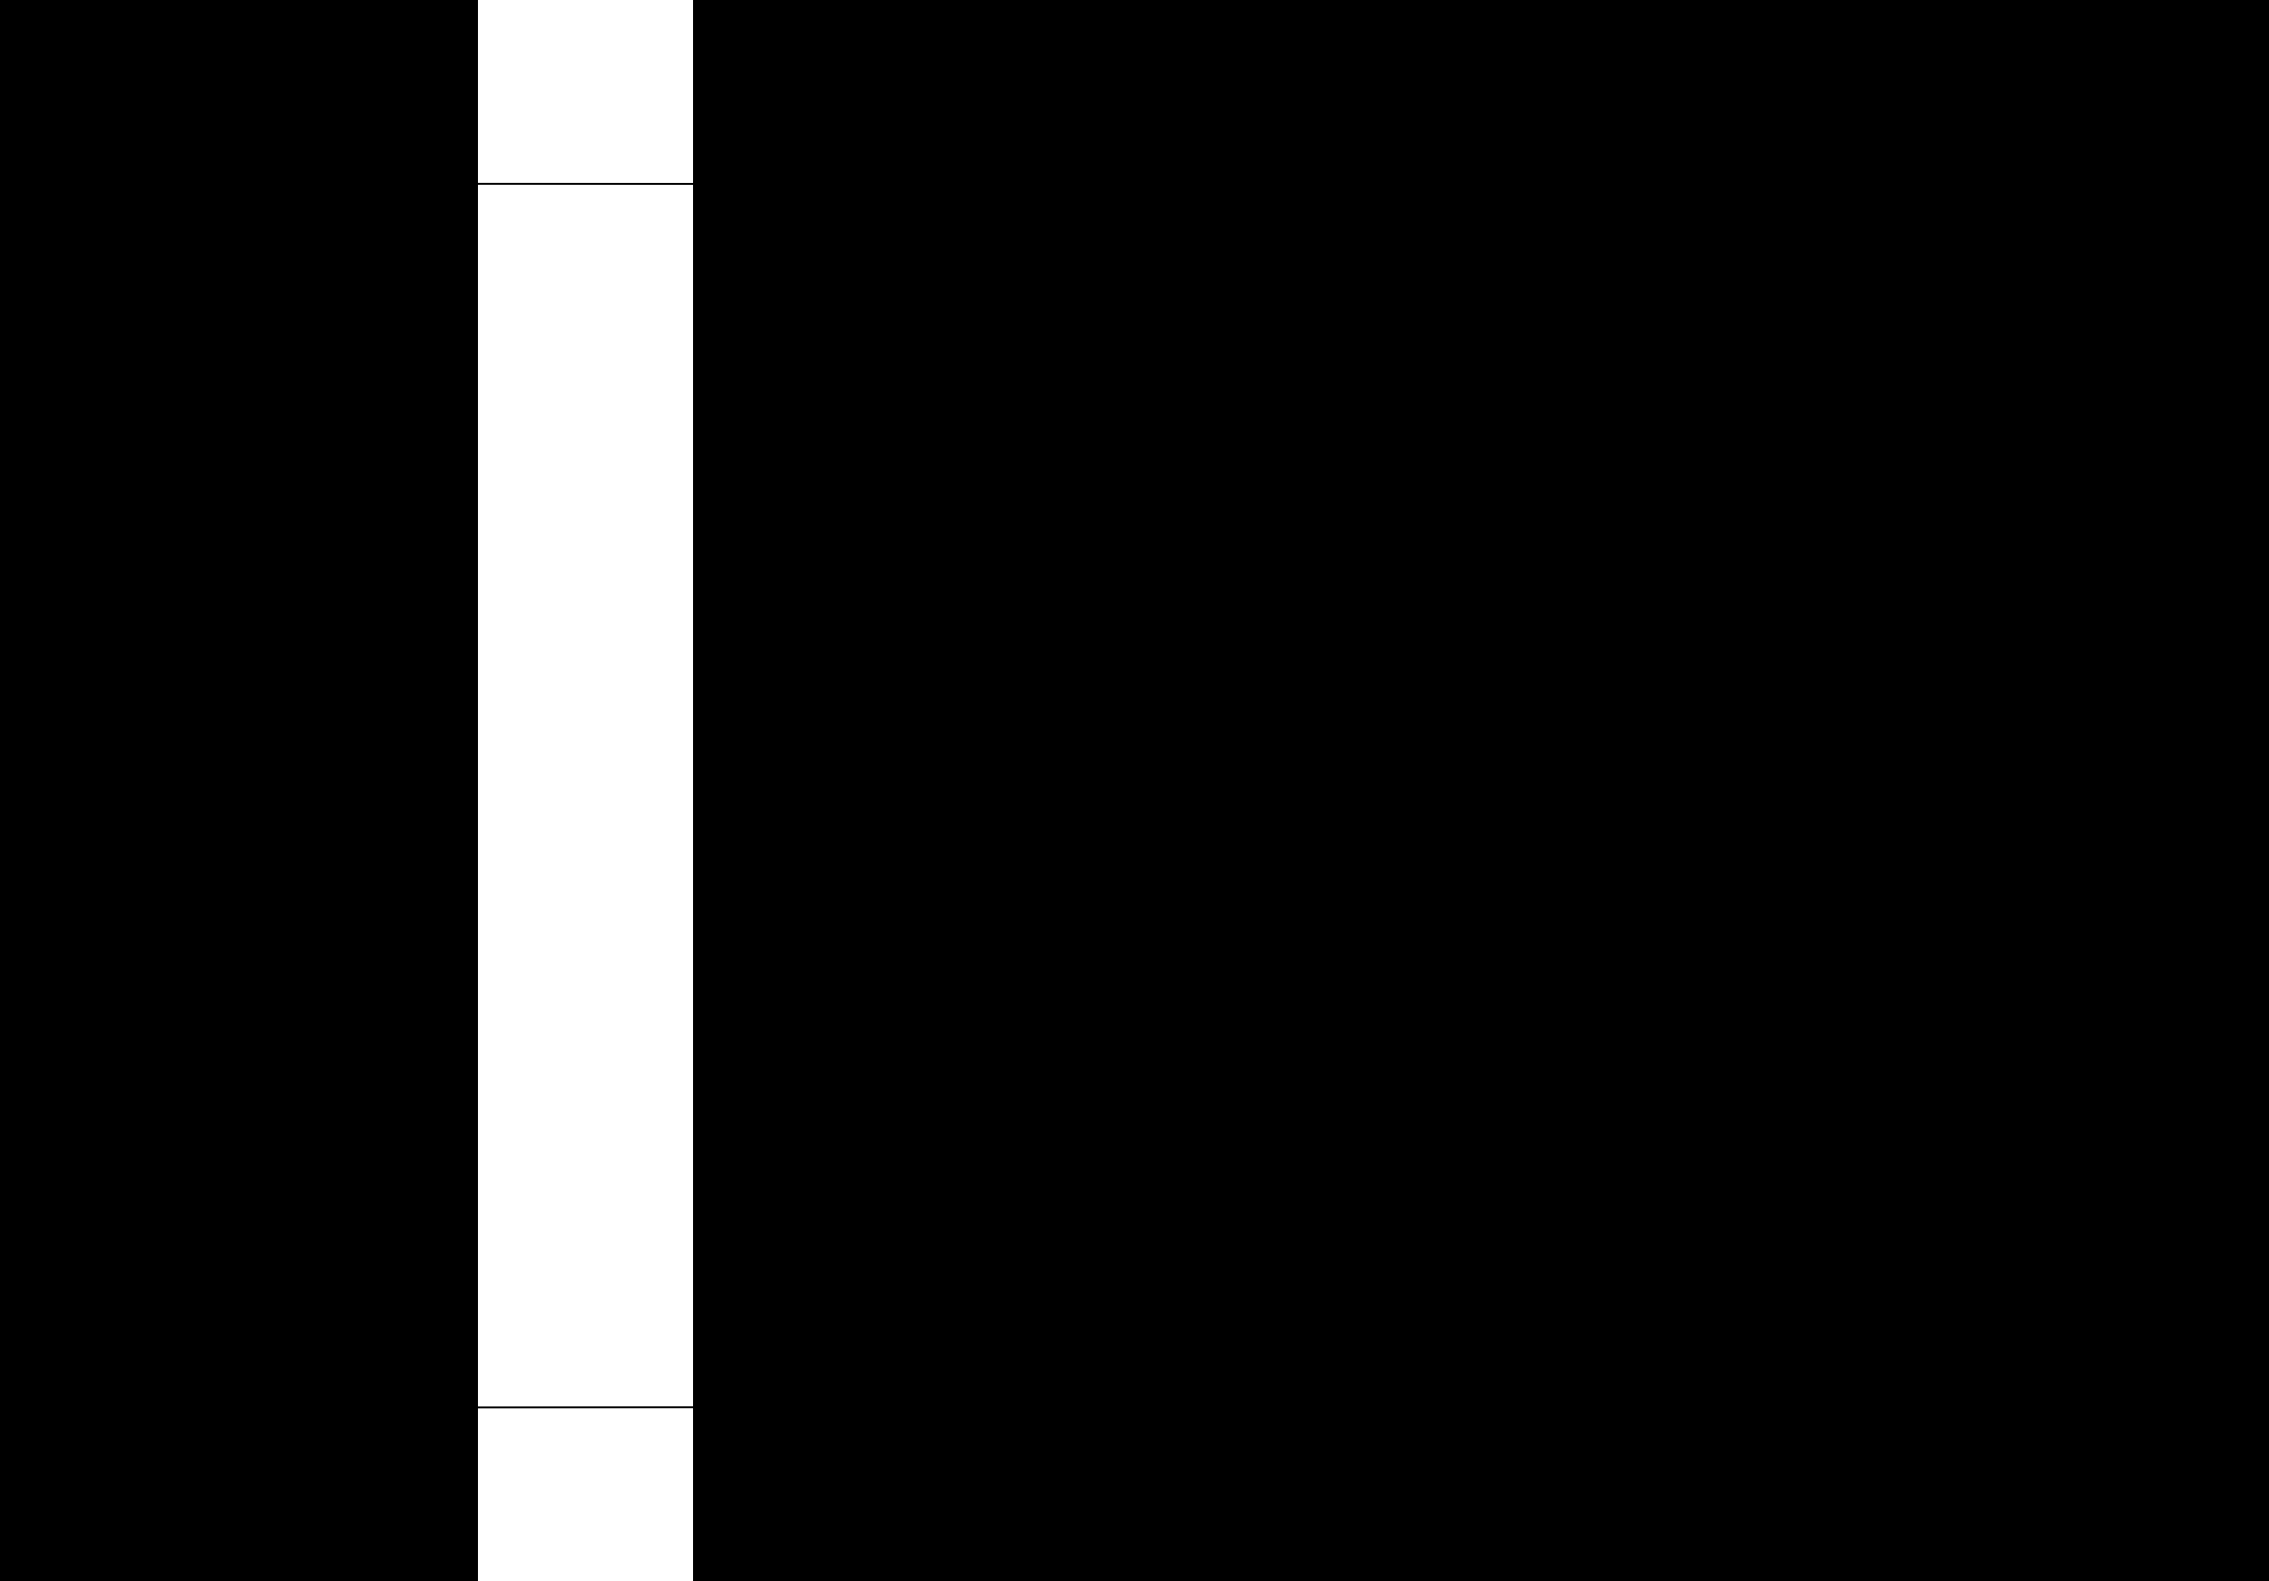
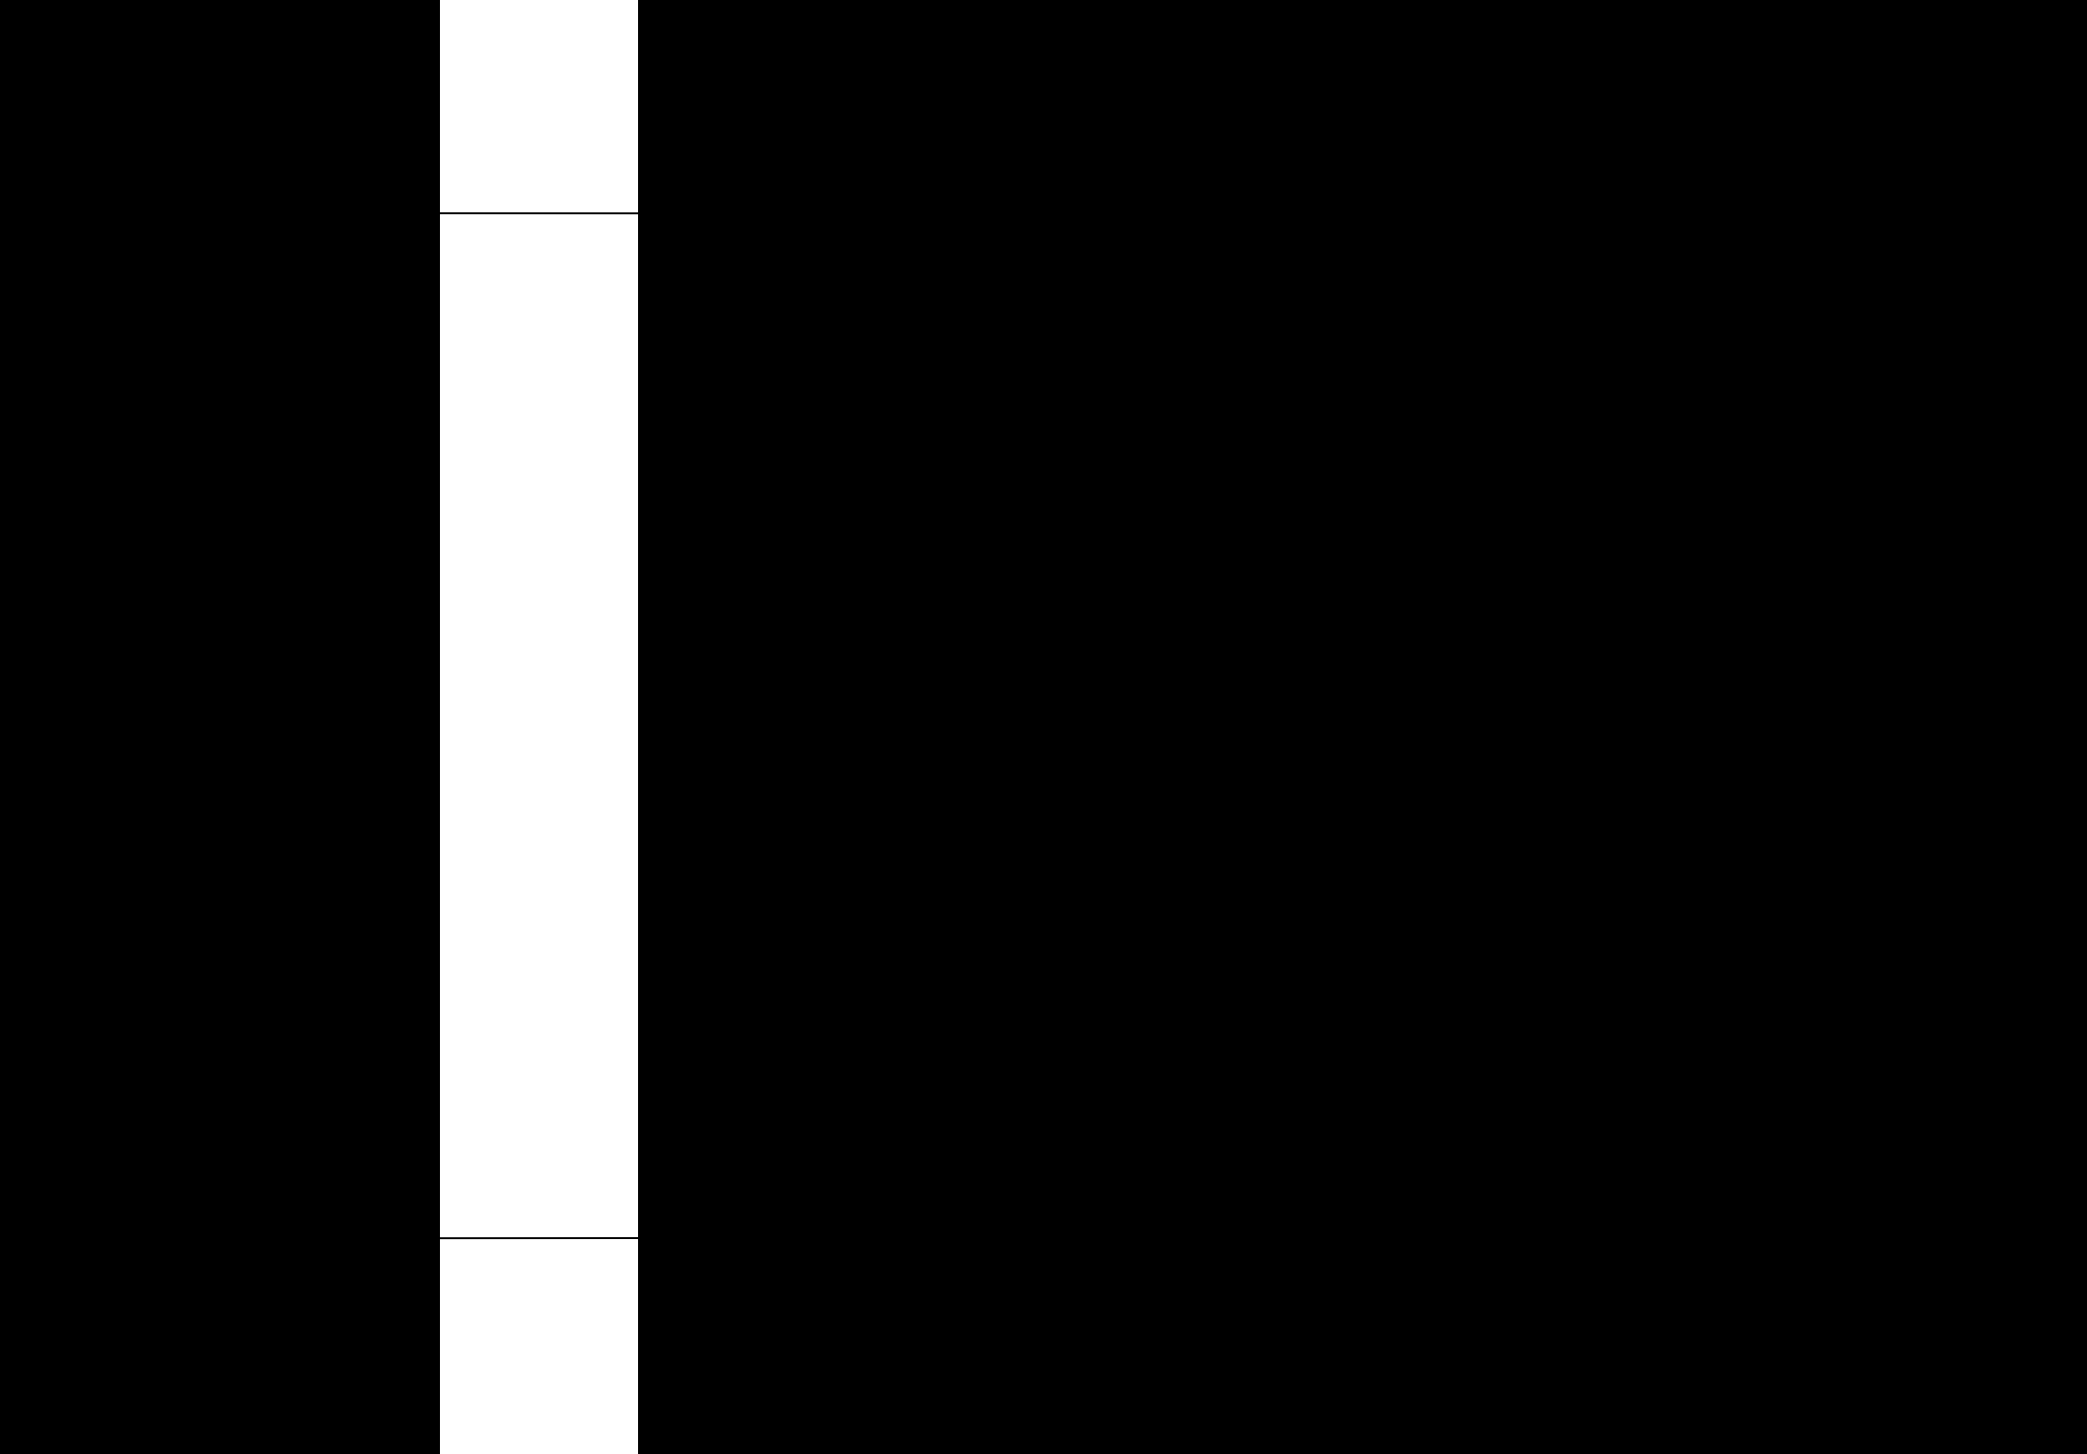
line: (585, 183) -> (538, 212), moved
line: (585, 1407) -> (538, 1238), moved

